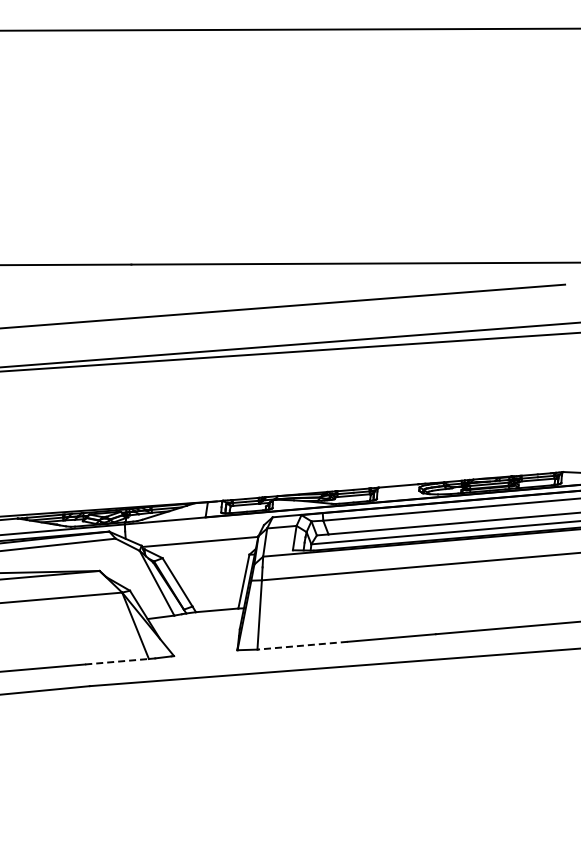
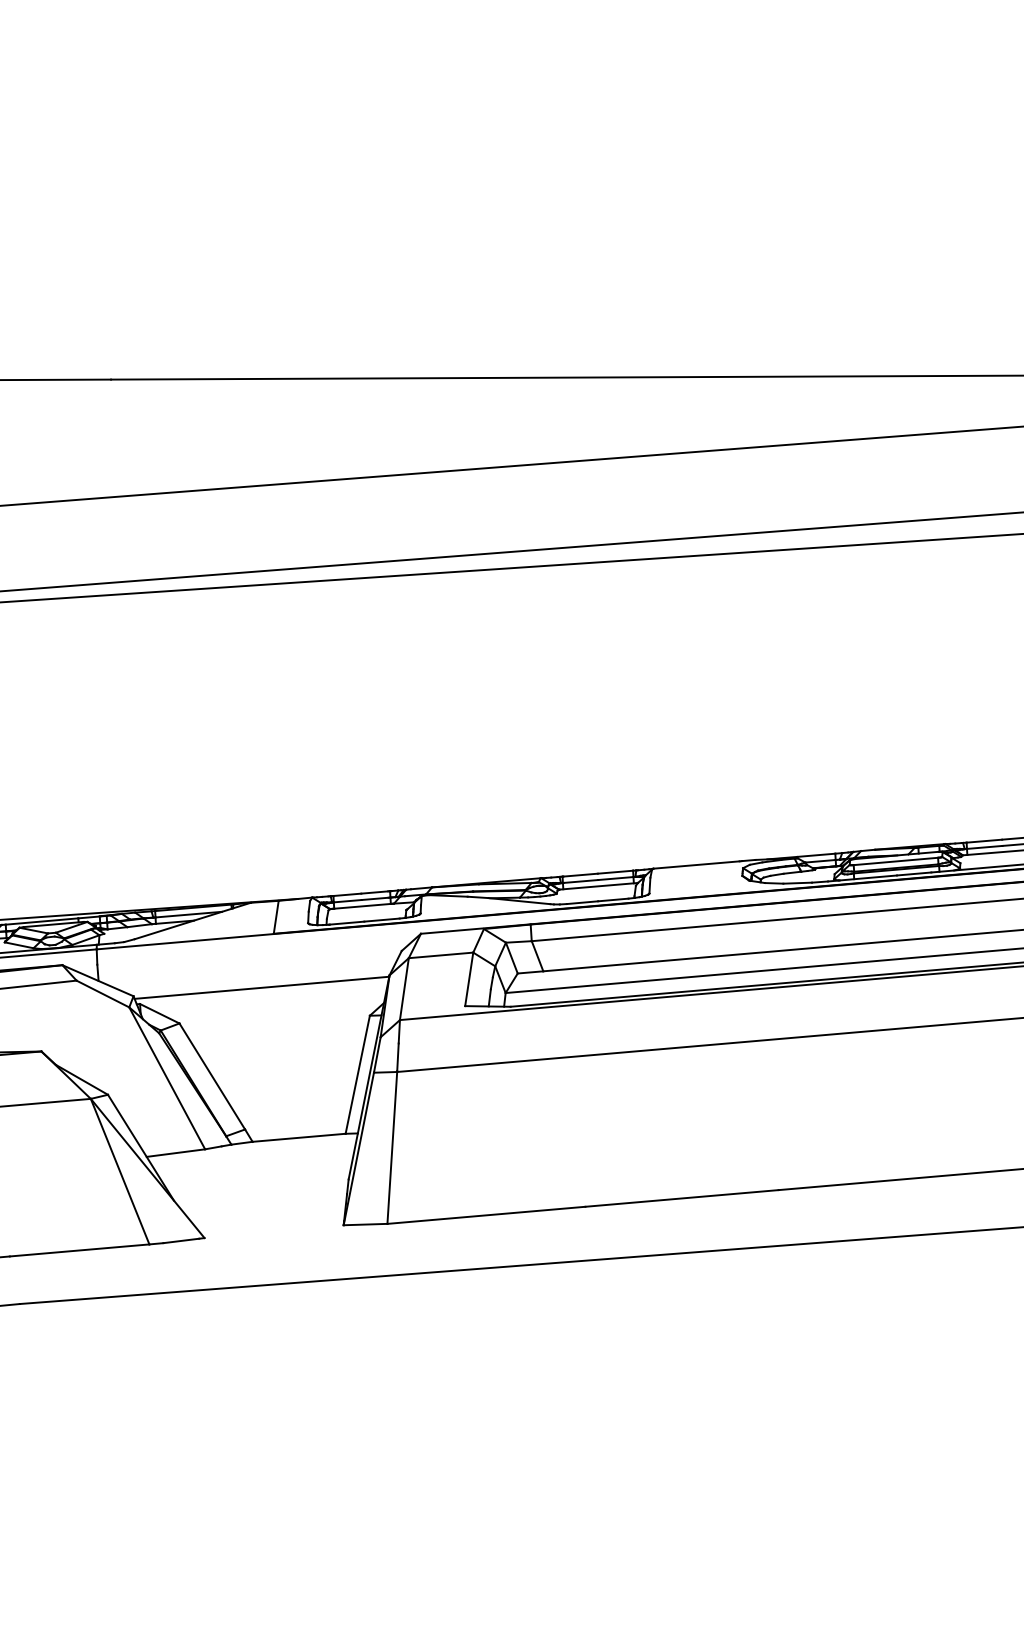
line: (302, 645) -> (486, 1214), dashed -> solid
line: (117, 661) -> (80, 1249), dashed -> solid

